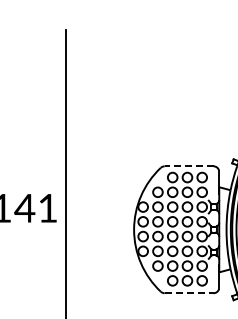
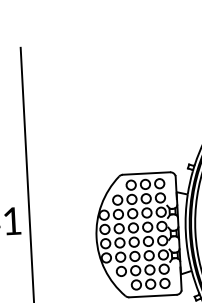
line: (188, 166) -> (145, 173), dashed -> solid
line: (189, 293) -> (153, 296), dashed -> solid

